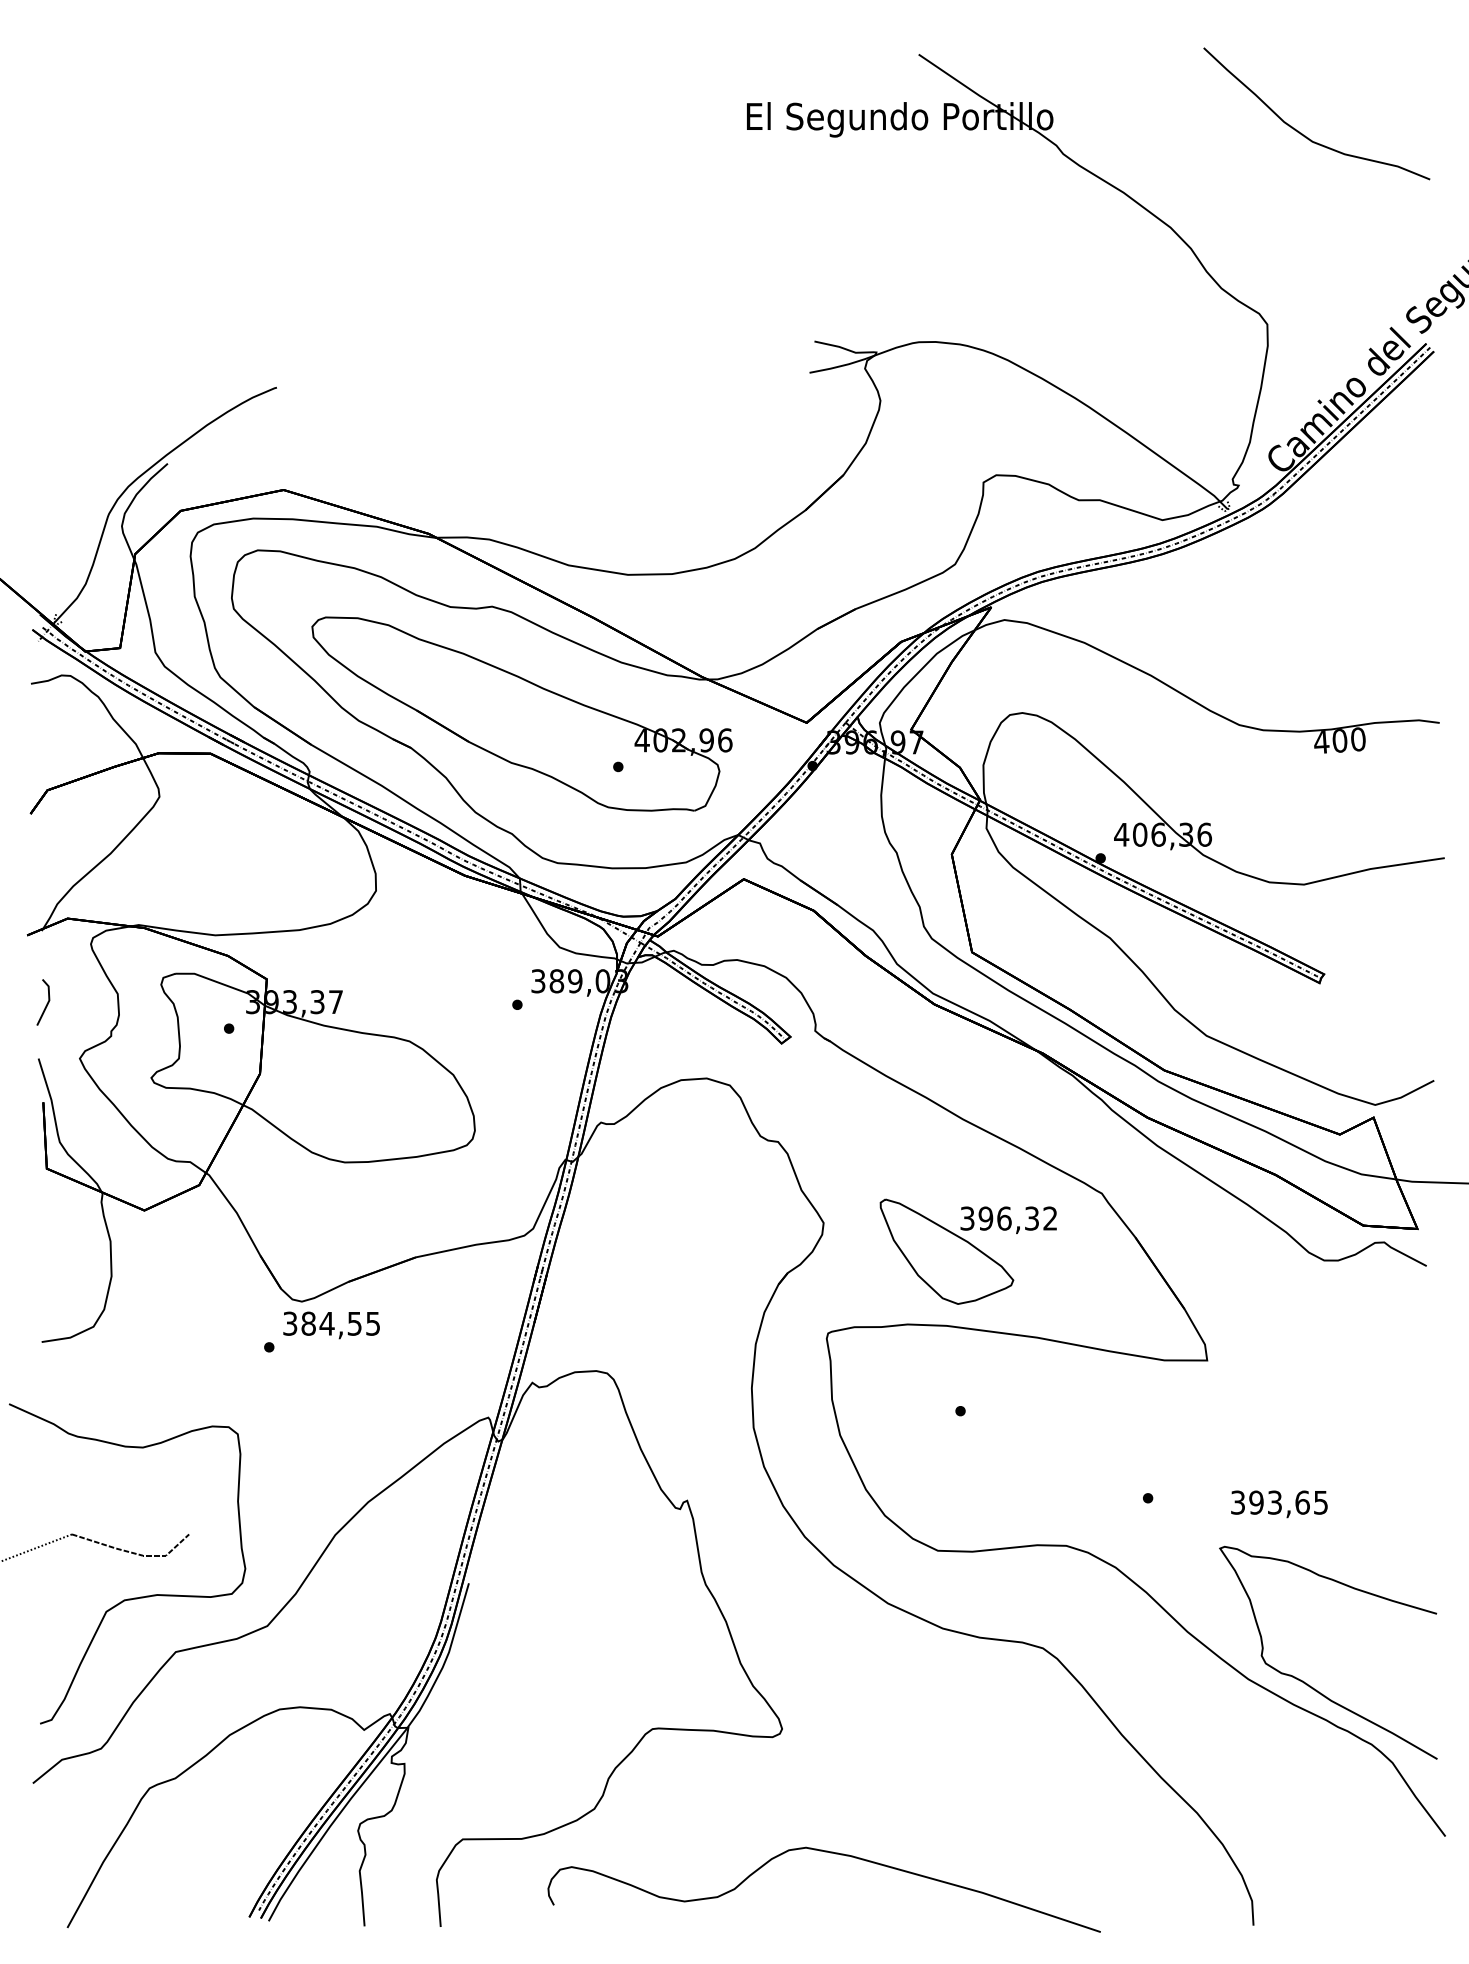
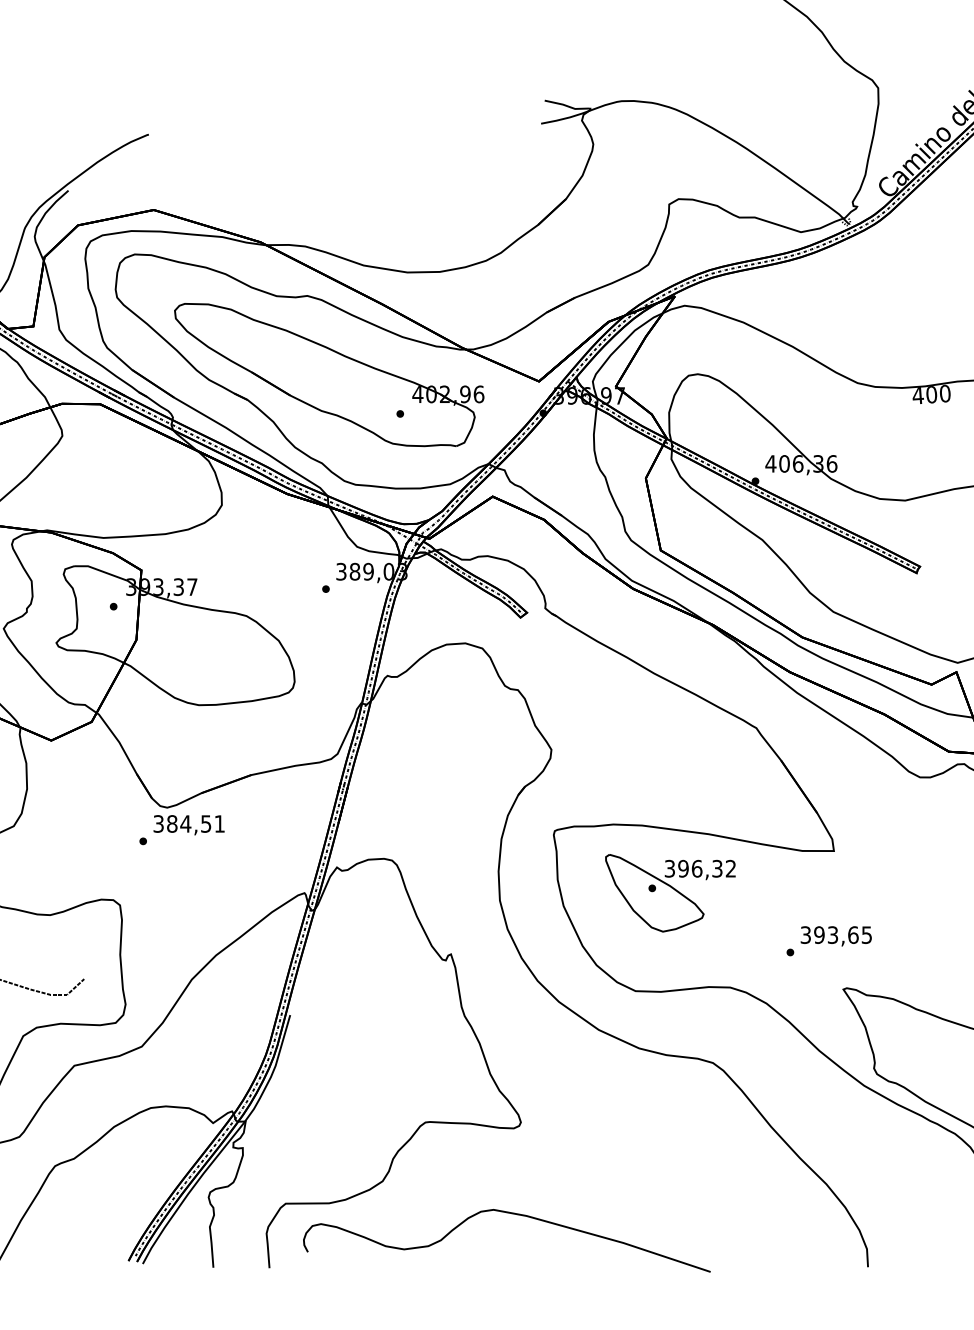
part: (967, 1251) -> (669, 893), moved
text: (372, 1323) -> (219, 823), 384,55 -> 384,51
text: (1279, 1504) -> (836, 936), moved
curve: (830, 1853) -> (511, 1214), moved

